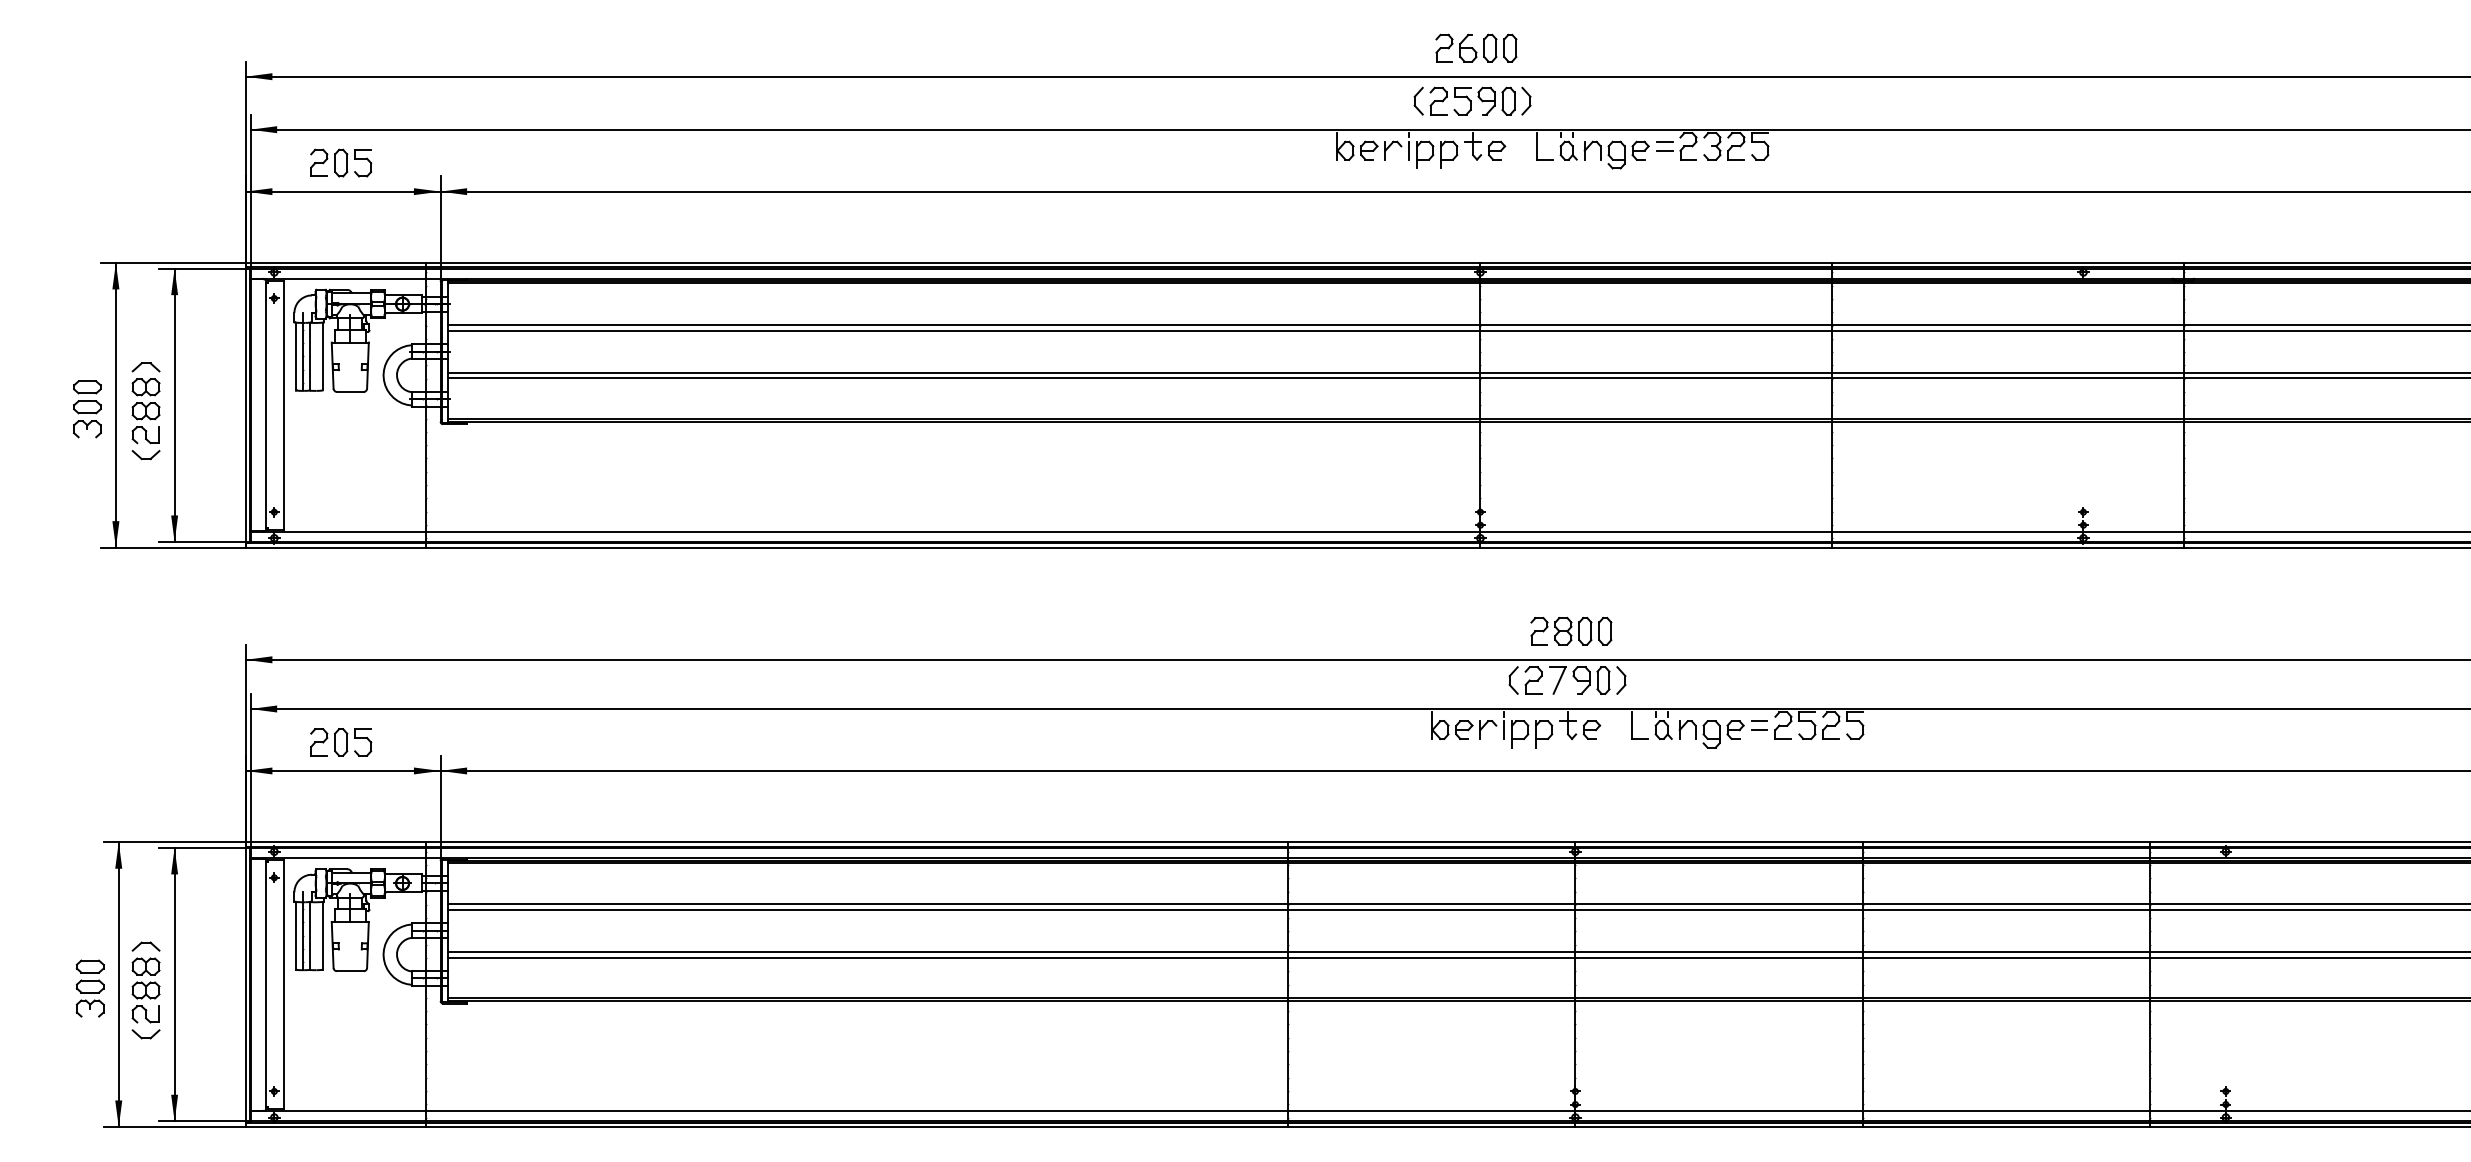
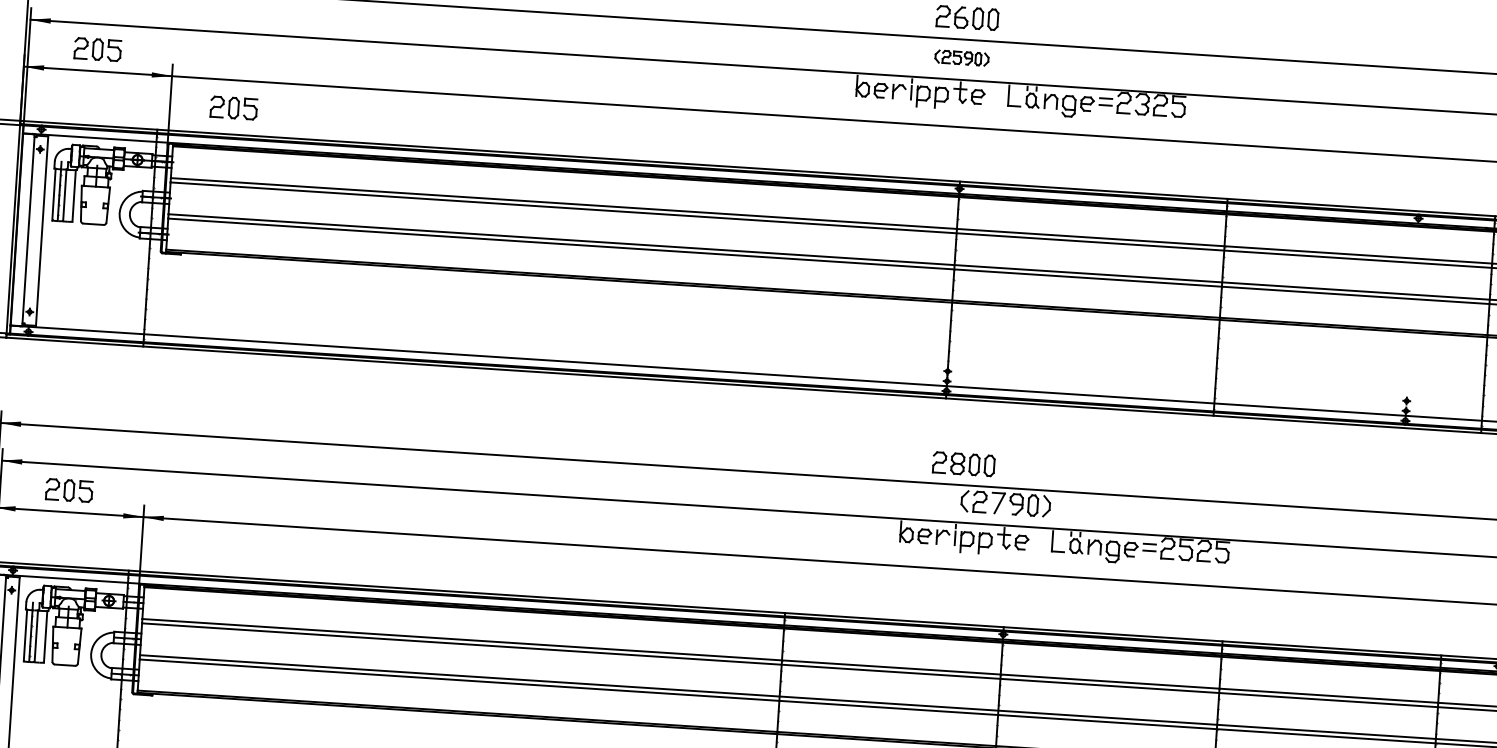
part: (1472, 100) -> (961, 57), size x0.6
fill: (453, 191) -> (181, 76), removed
part: (524, 227) -> (234, 107), added
part: (1571, 631) -> (963, 464), moved

